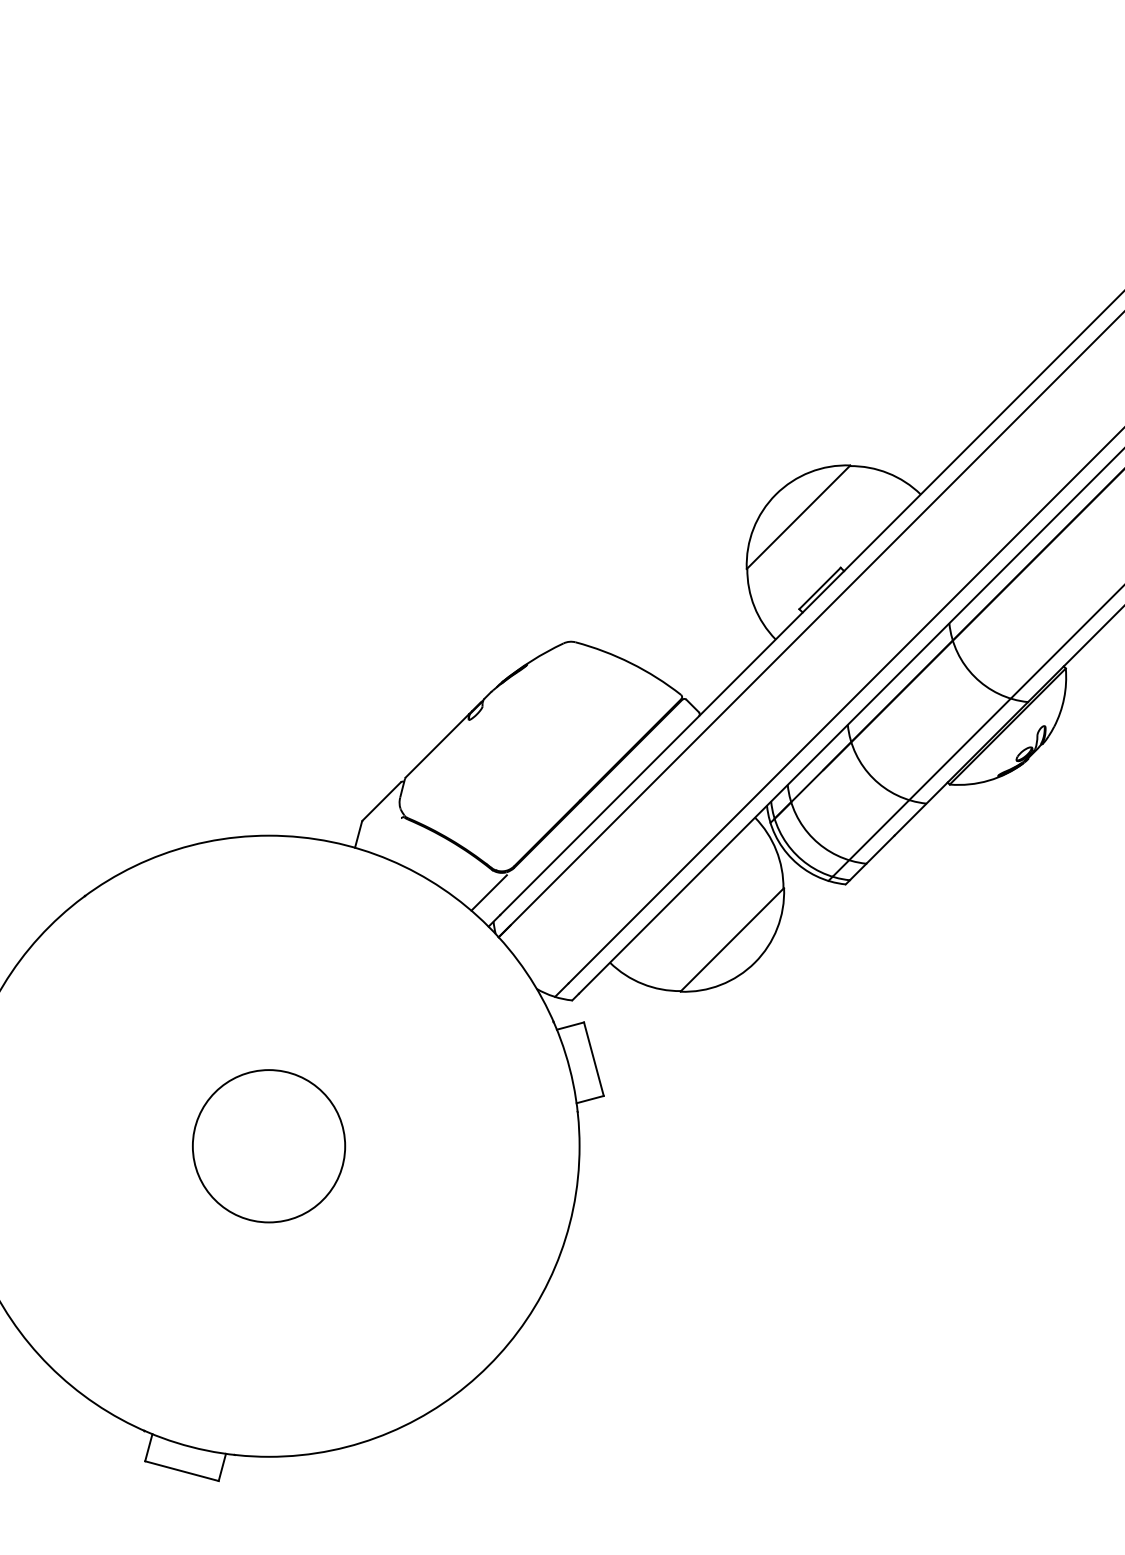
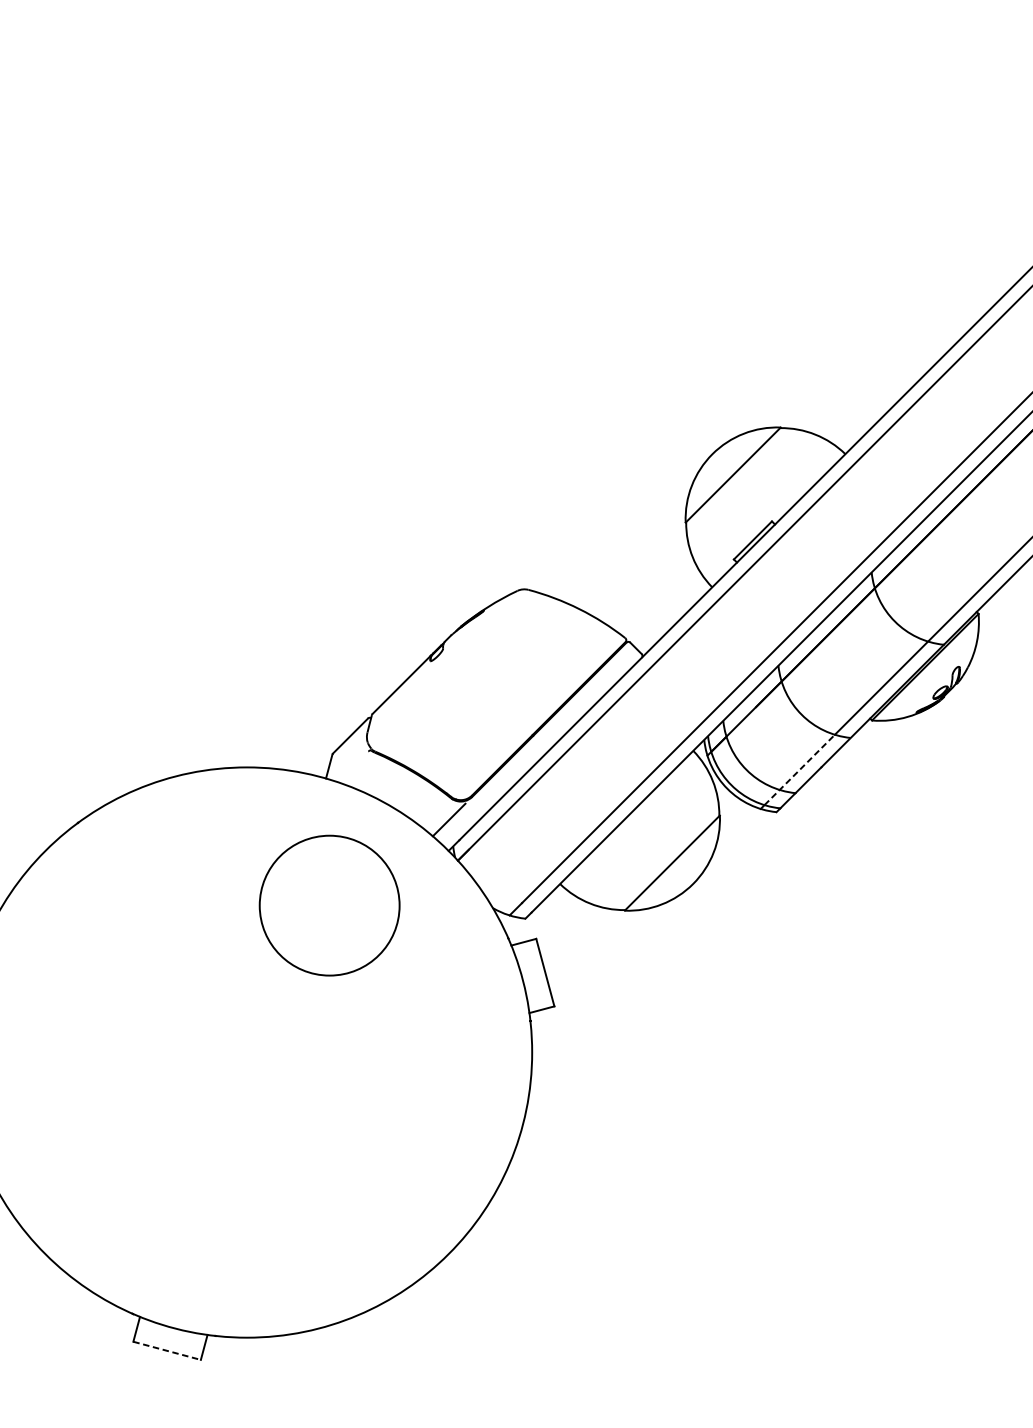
line: (871, 838) -> (800, 770), solid -> dashed
circle: (269, 1146) -> (330, 905), moved
line: (182, 1471) -> (167, 1351), solid -> dashed

